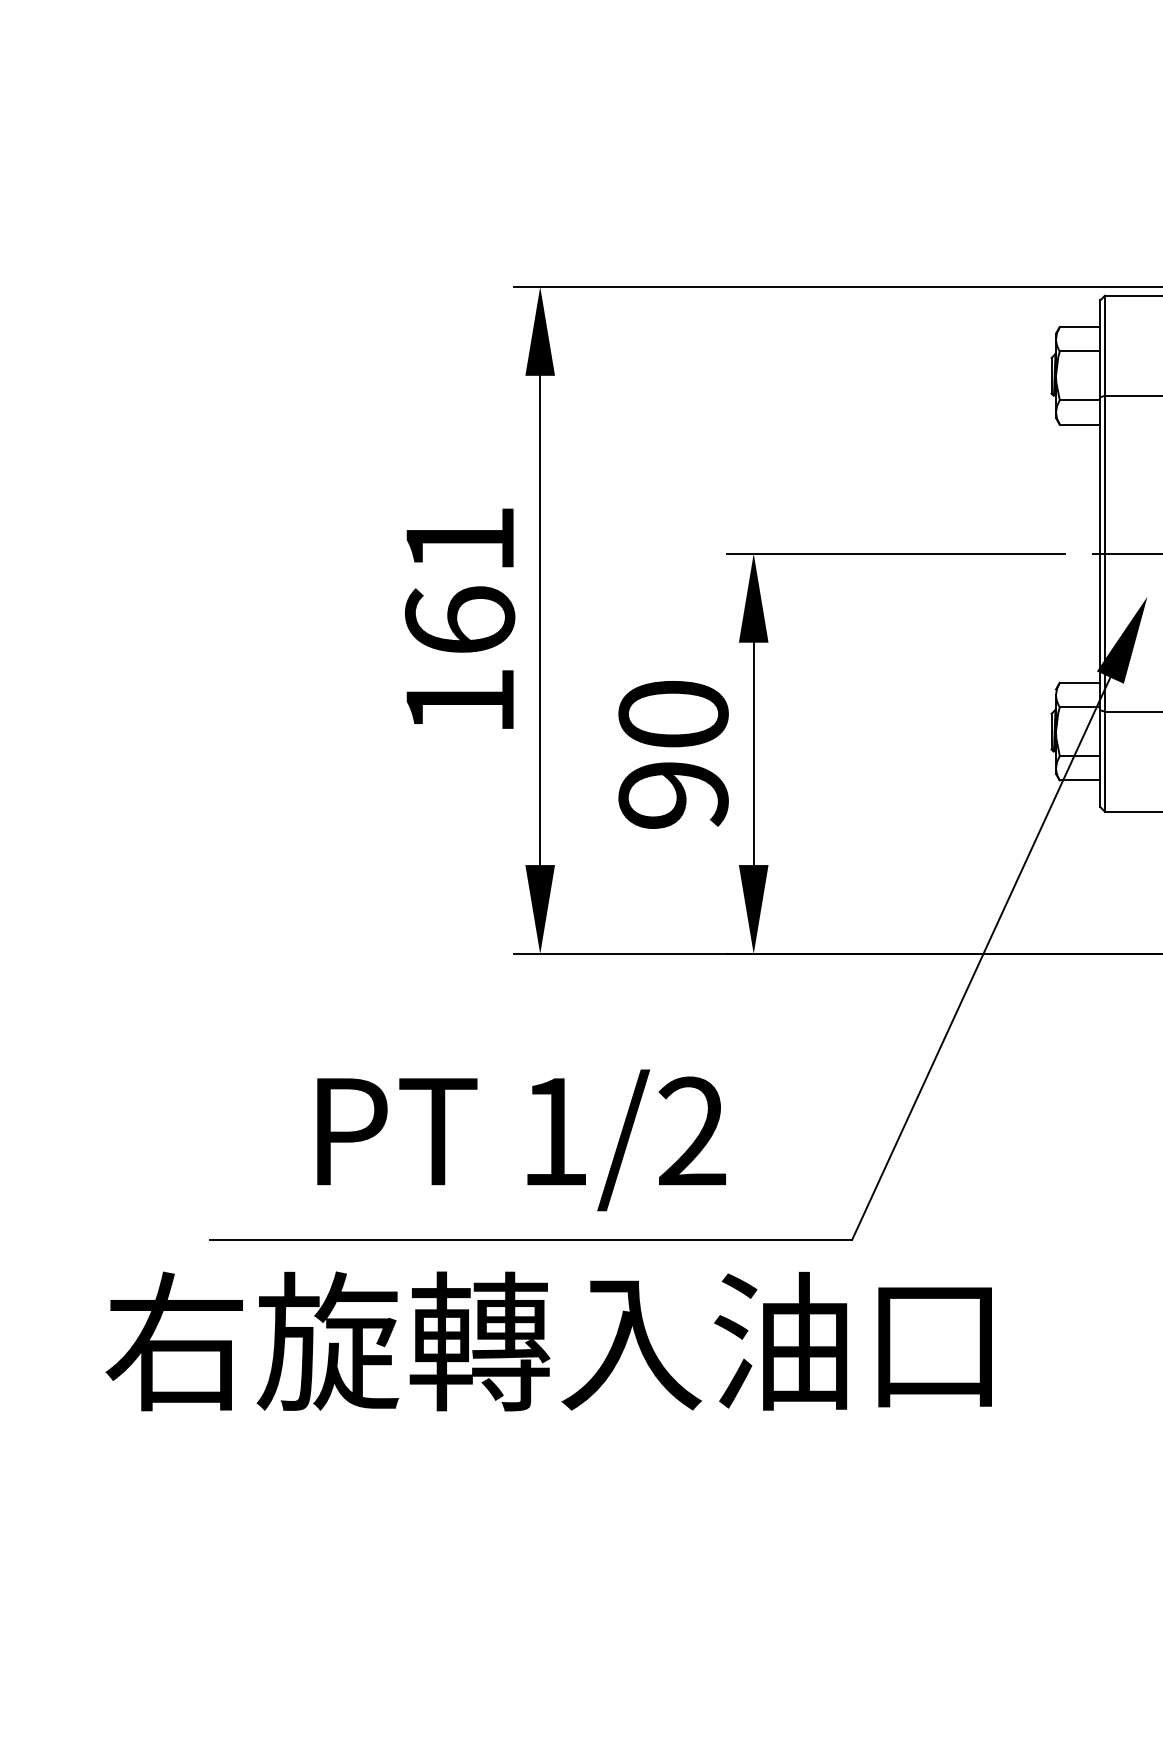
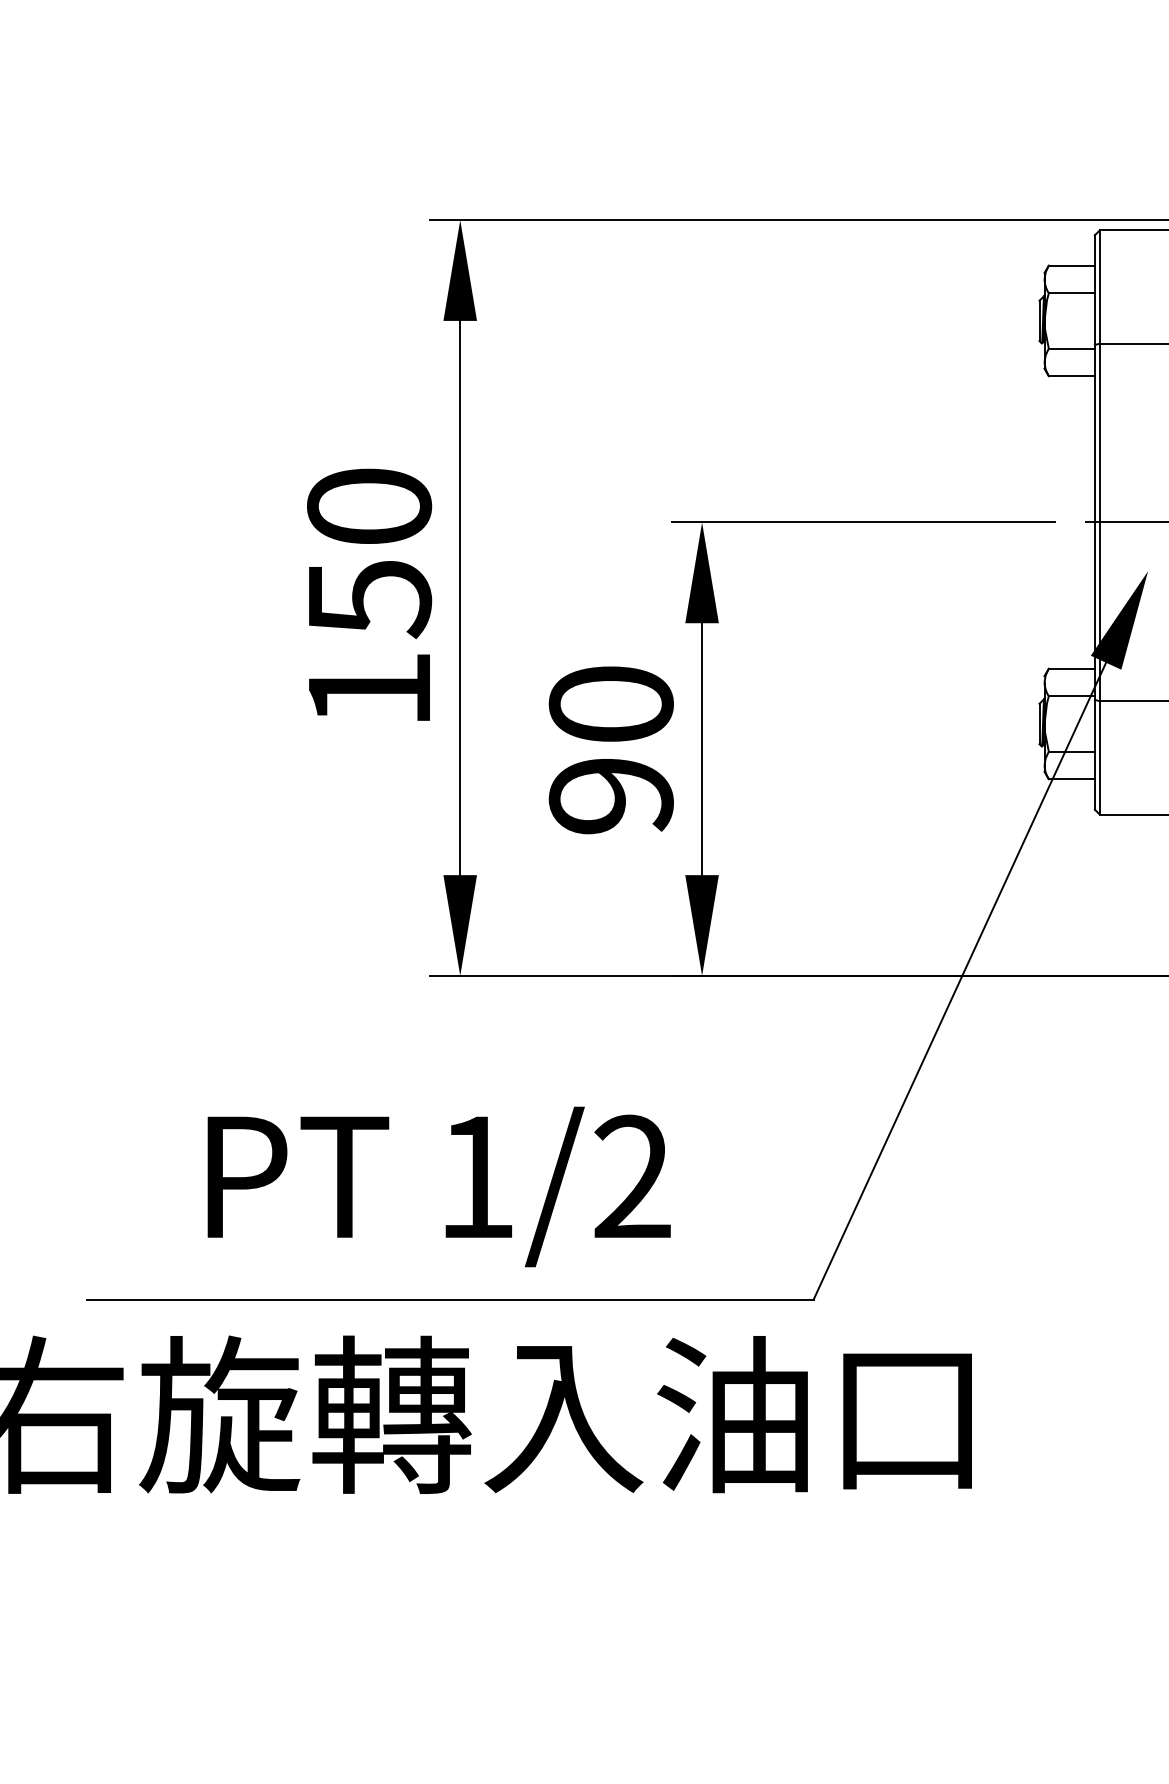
text: (460, 581) -> (369, 553), 161 -> 150

